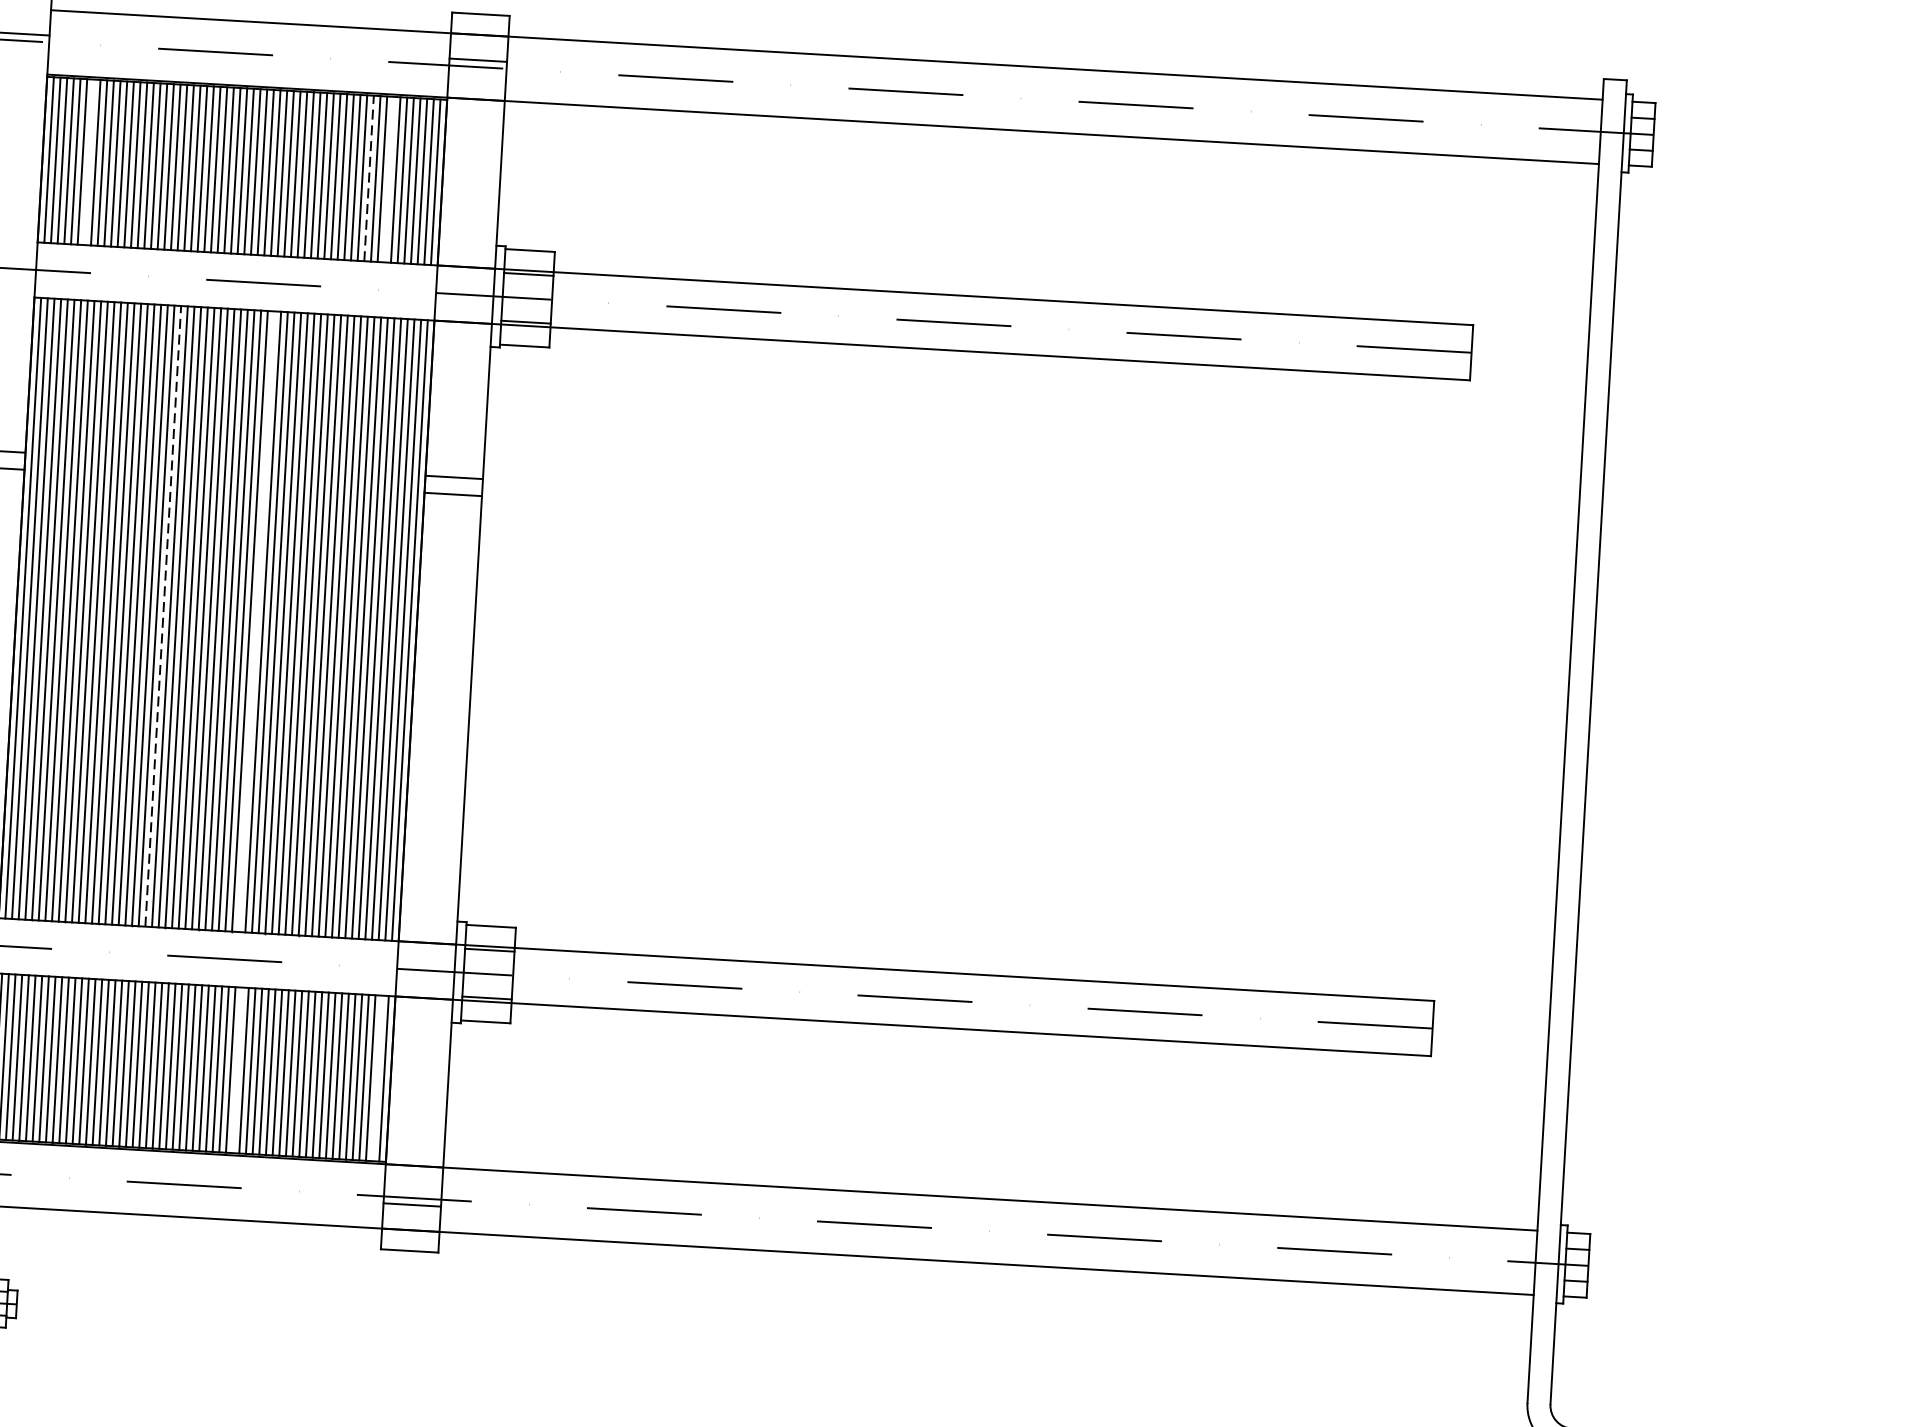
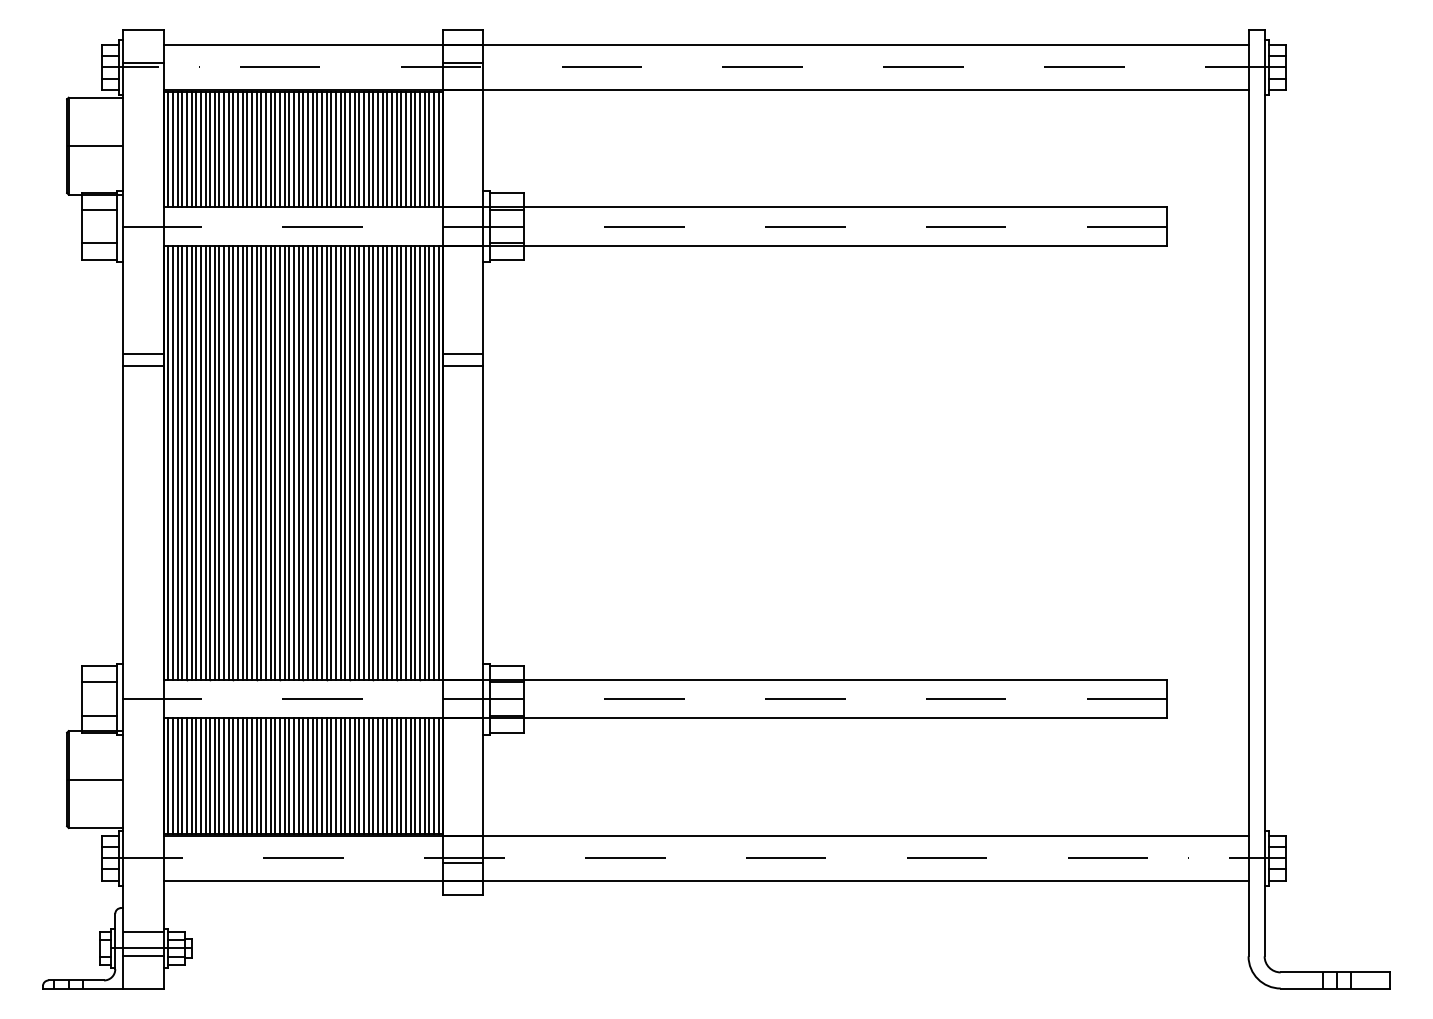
line: (89, 162) -> (196, 149), added
line: (368, 178) -> (391, 149), dashed -> solid
line: (388, 179) -> (405, 149), added
line: (163, 615) -> (266, 462), dashed -> solid
line: (256, 621) -> (331, 462), added
line: (238, 1070) -> (336, 776), added
line: (376, 1078) -> (433, 776), added

